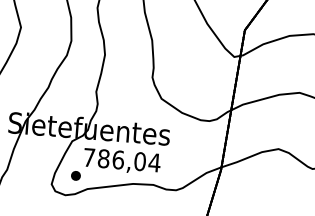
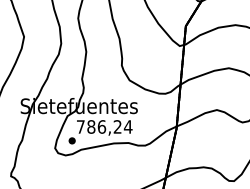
text: (139, 160) -> (117, 126), 786,04 -> 786,24

